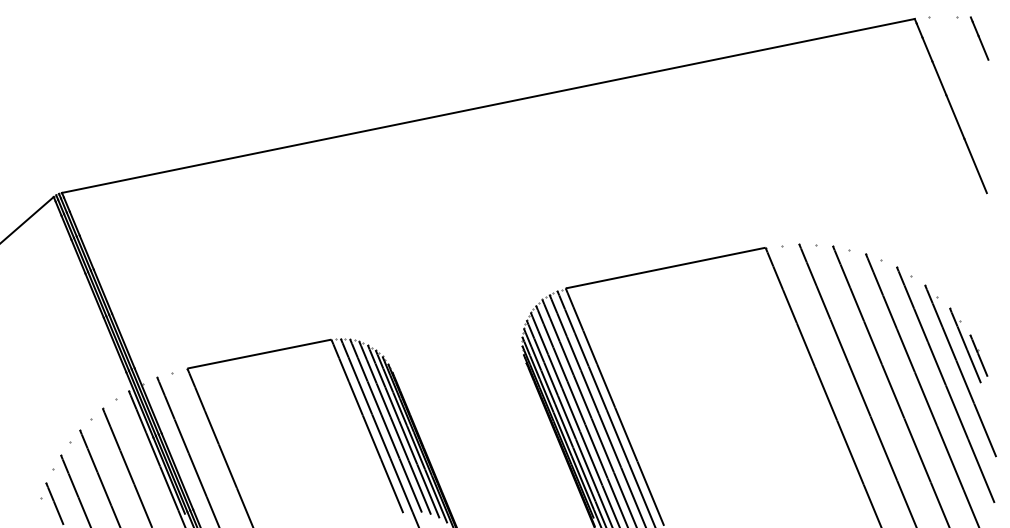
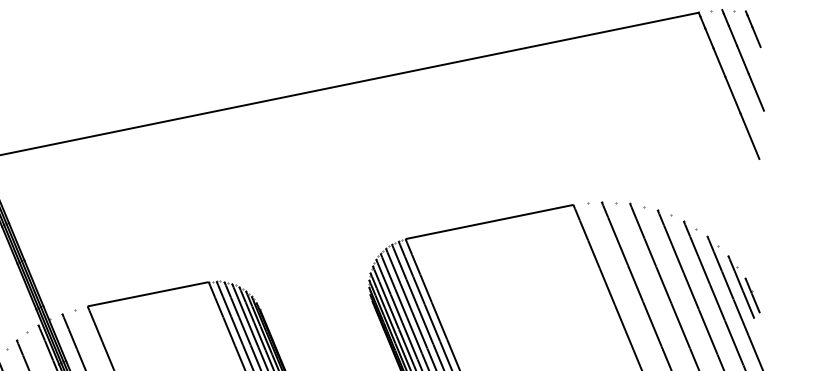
line: (967, 75) -> (743, 60), added

